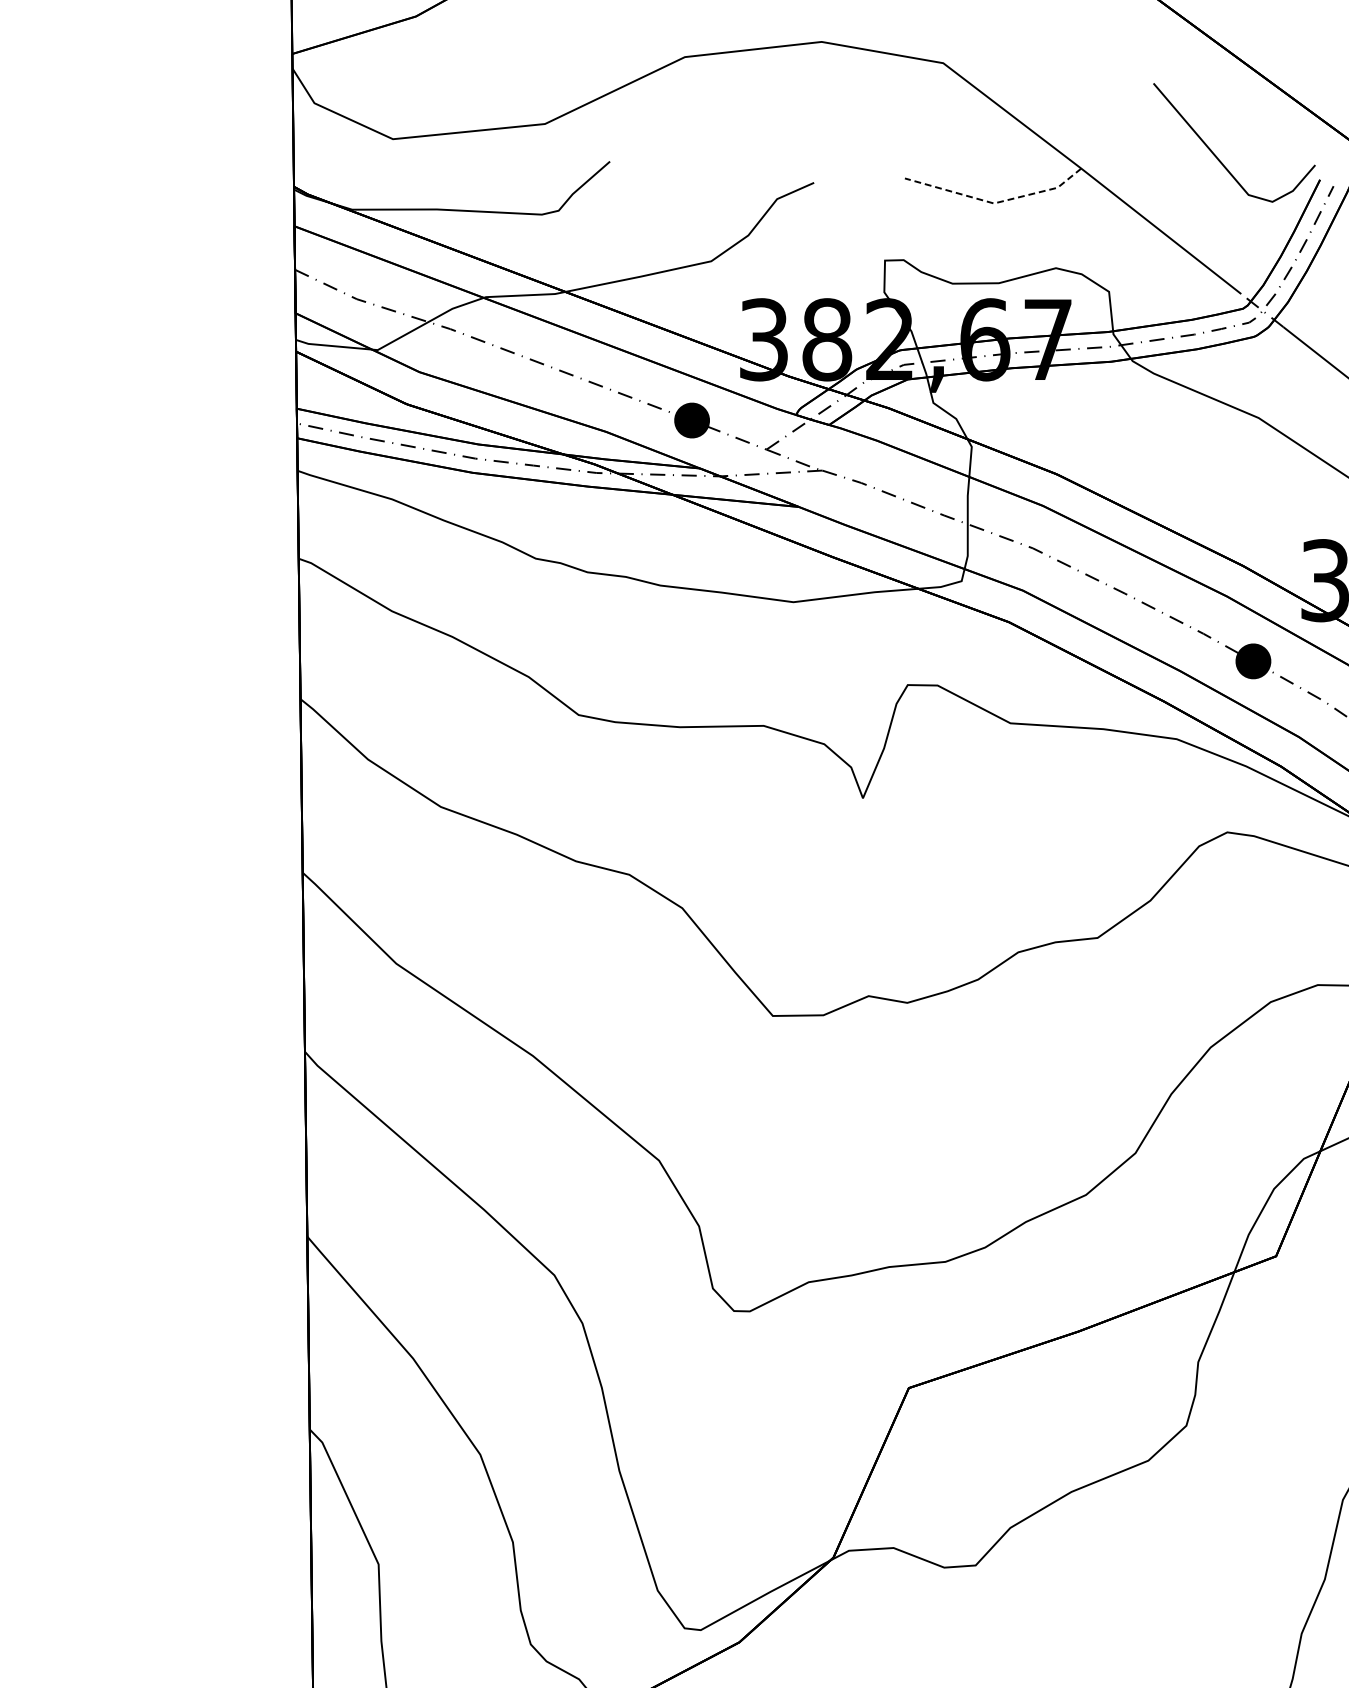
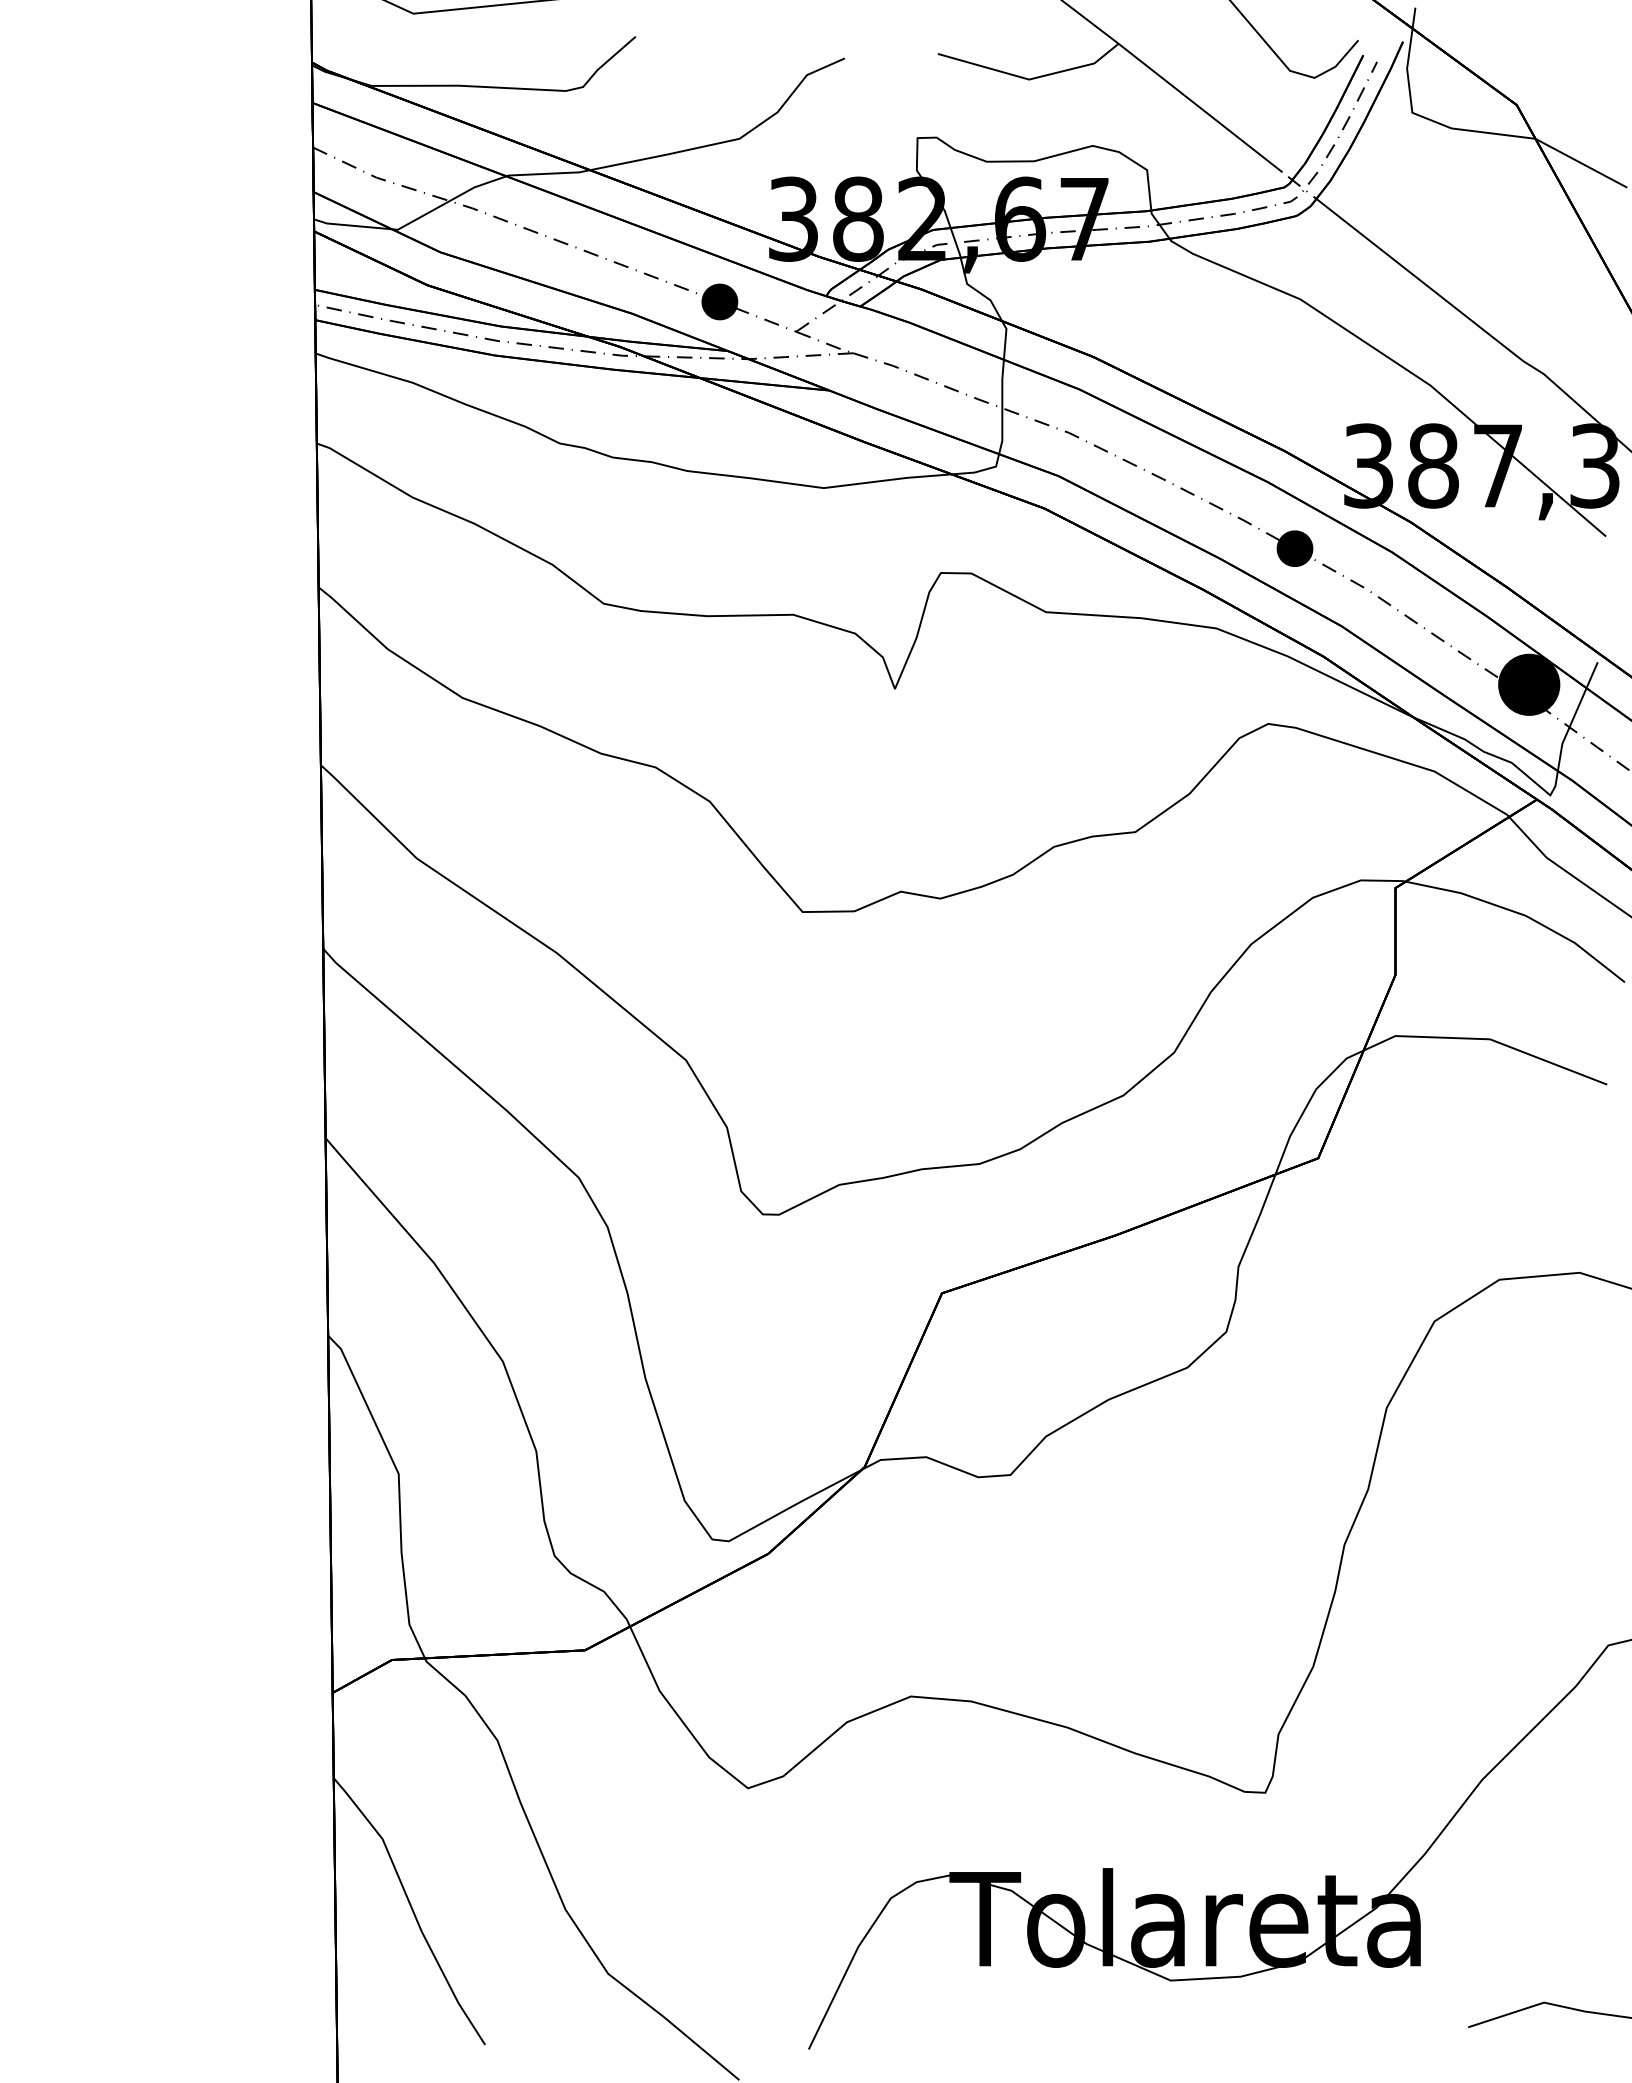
line: (996, 203) -> (1031, 79), dashed -> solid

